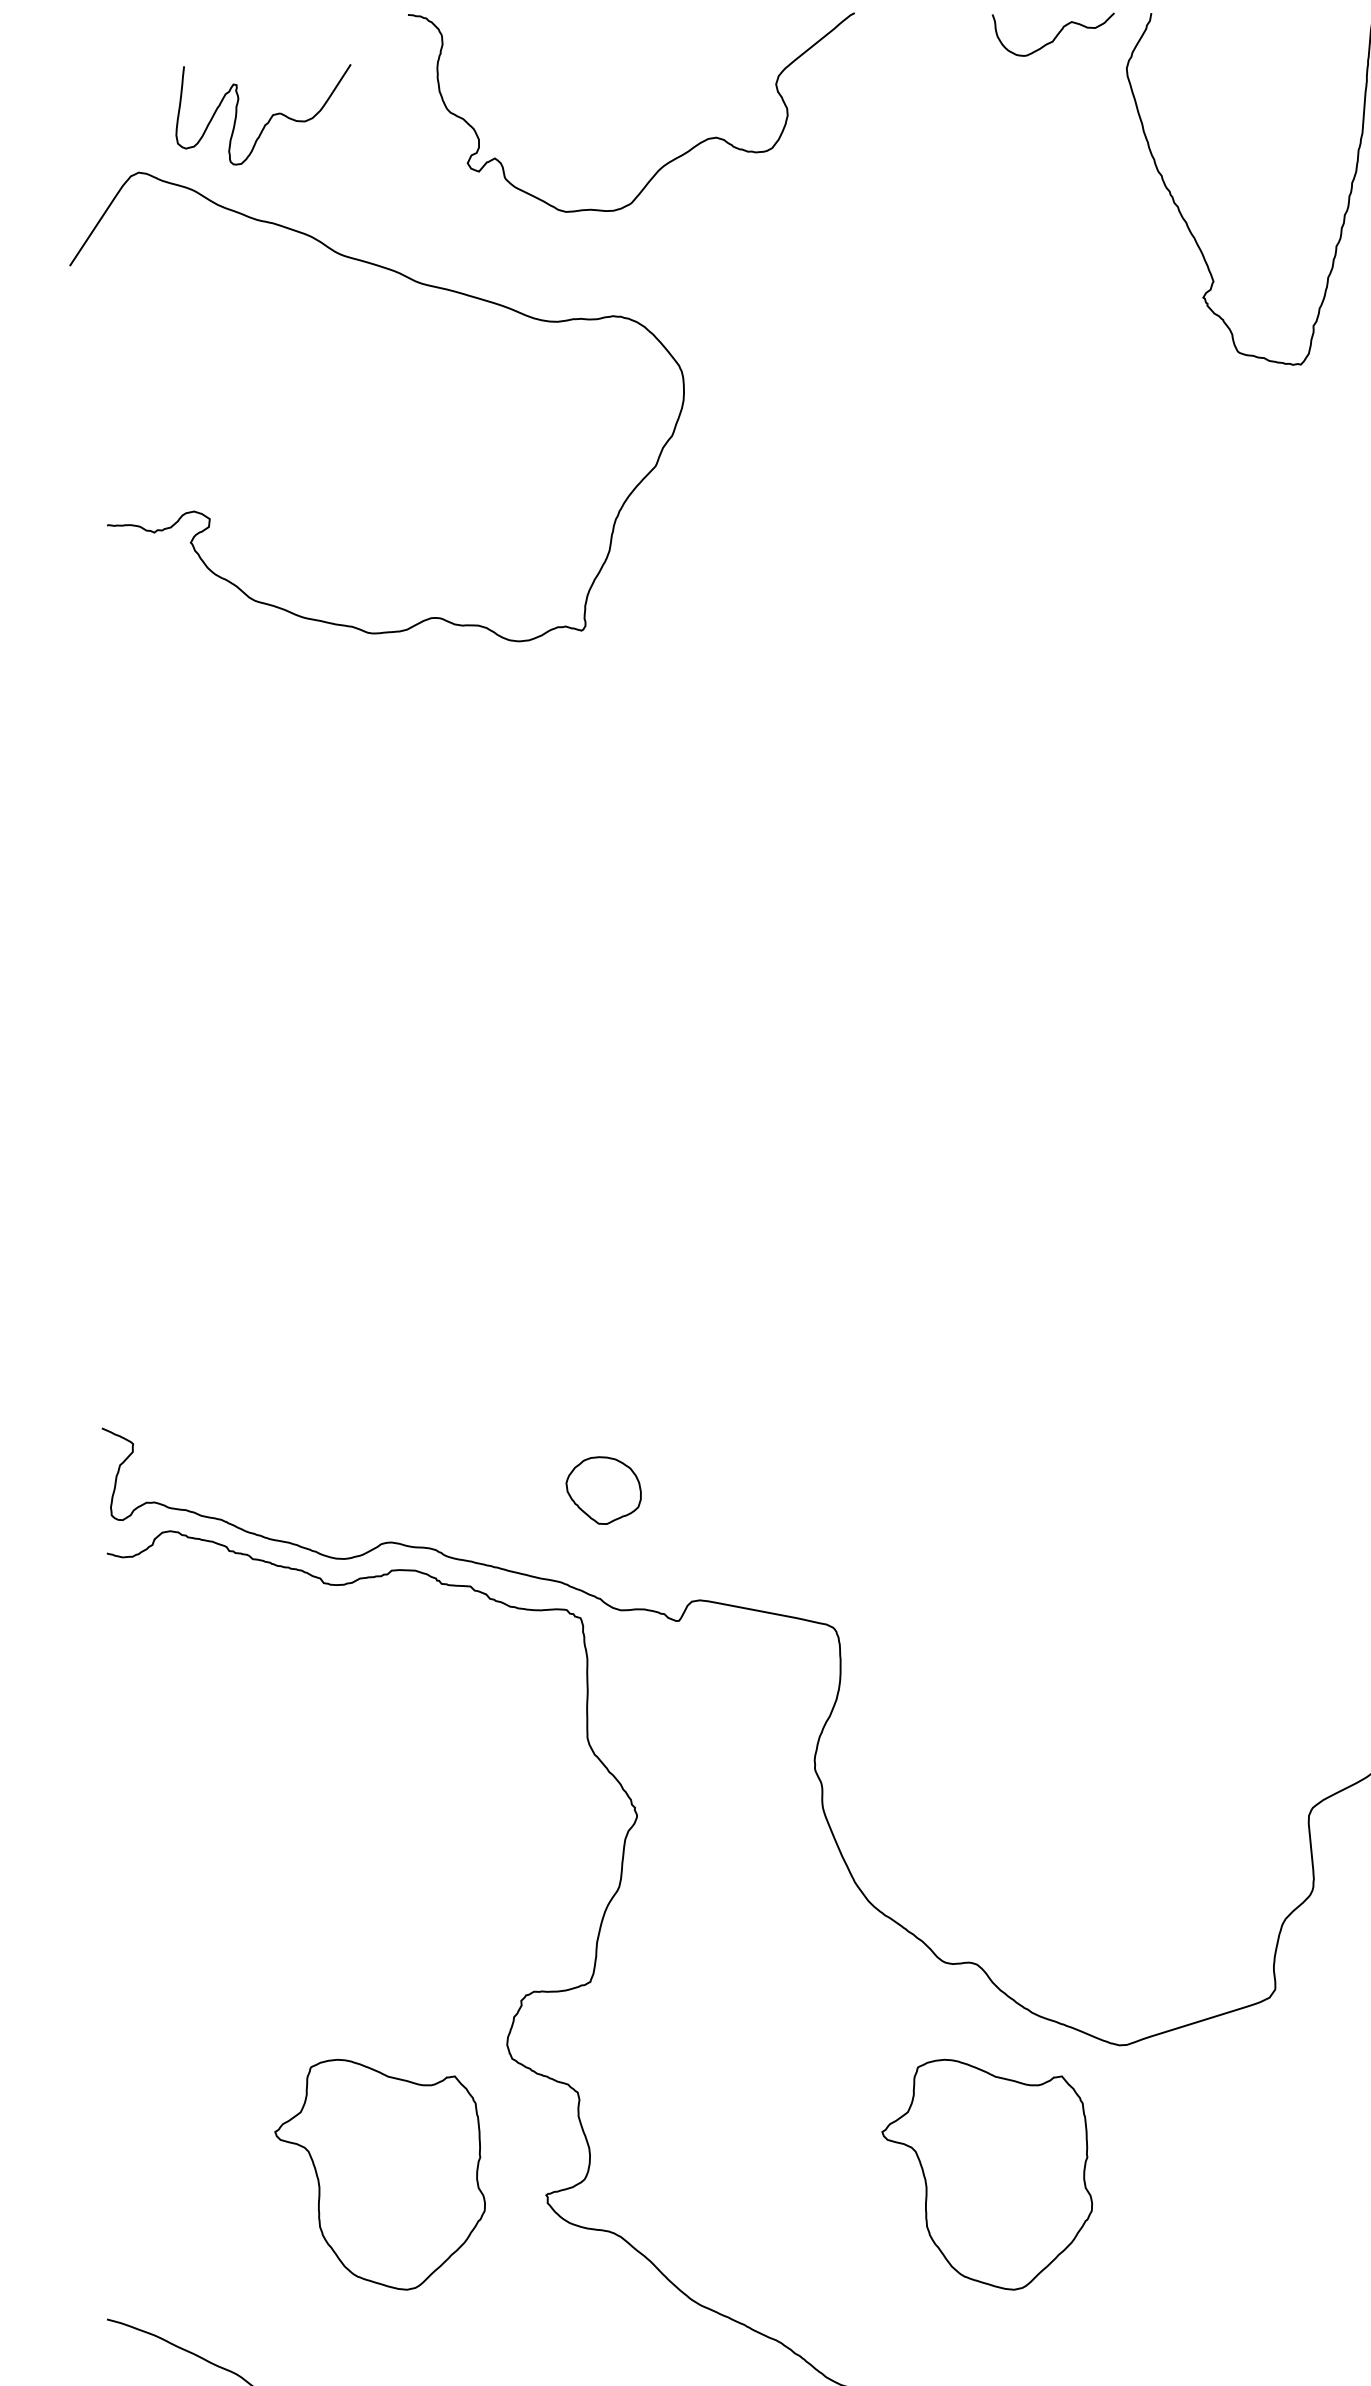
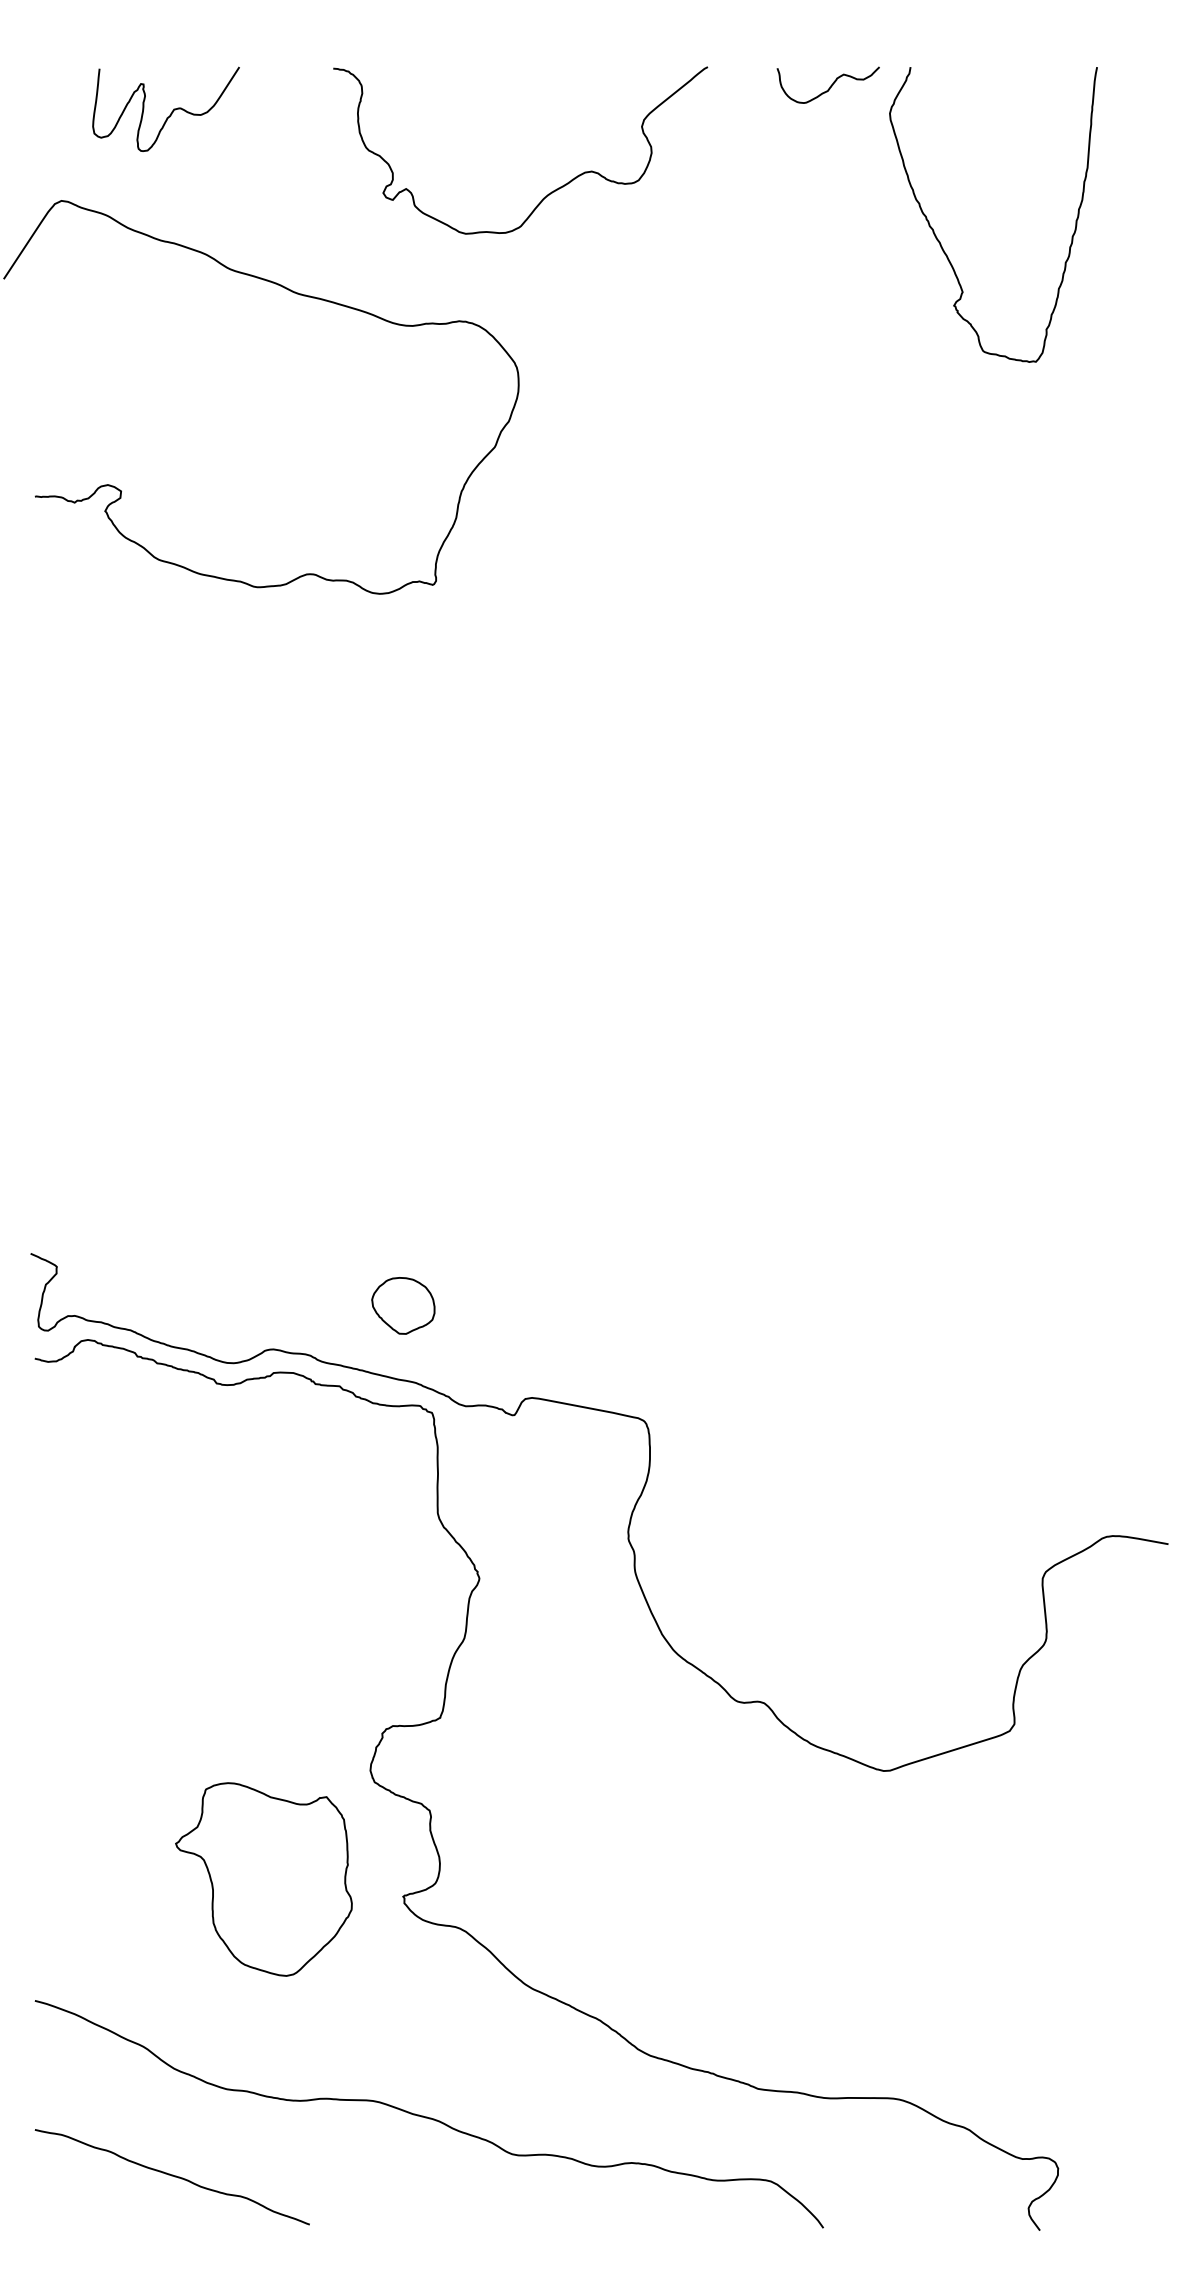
curve: (269, 117) -> (171, 111), moved
curve: (664, 163) -> (548, 193), moved
part: (603, 1490) -> (403, 1305), moved
part: (986, 2174) -> (772, 1879), removed

